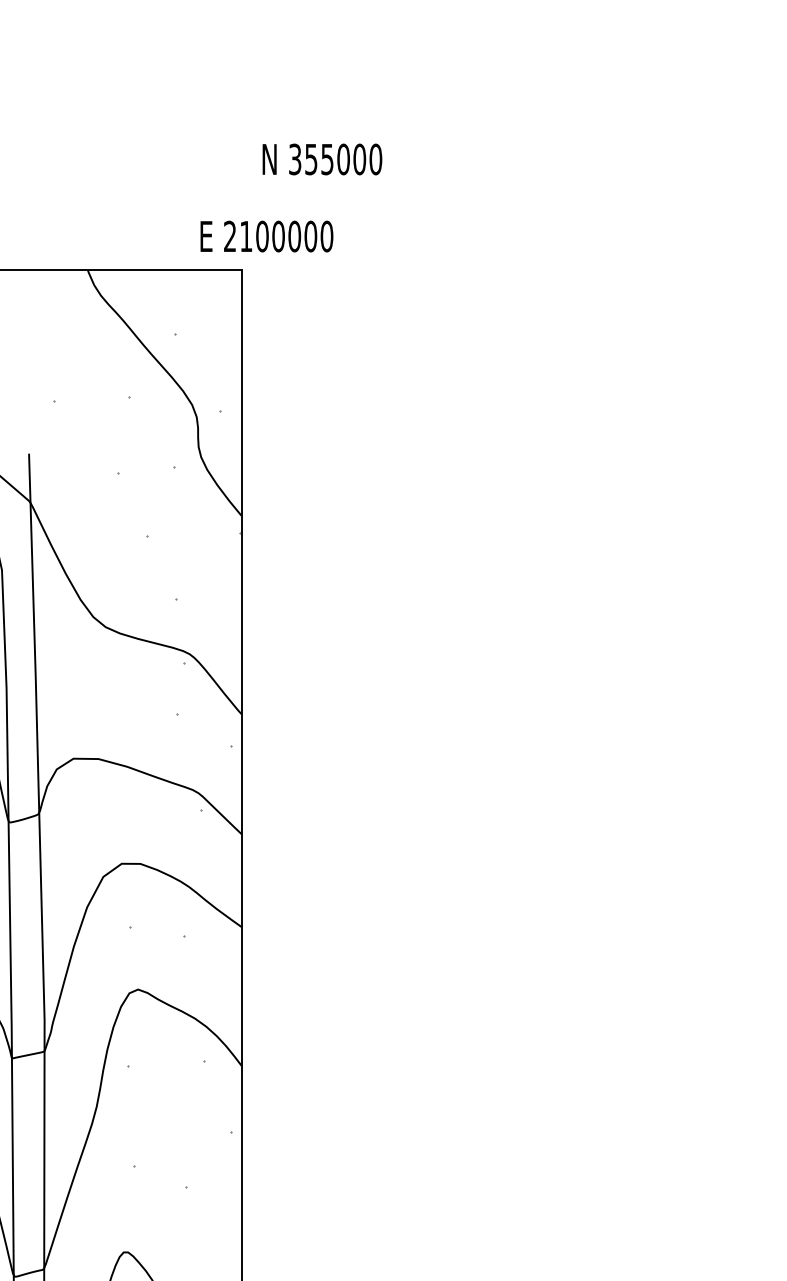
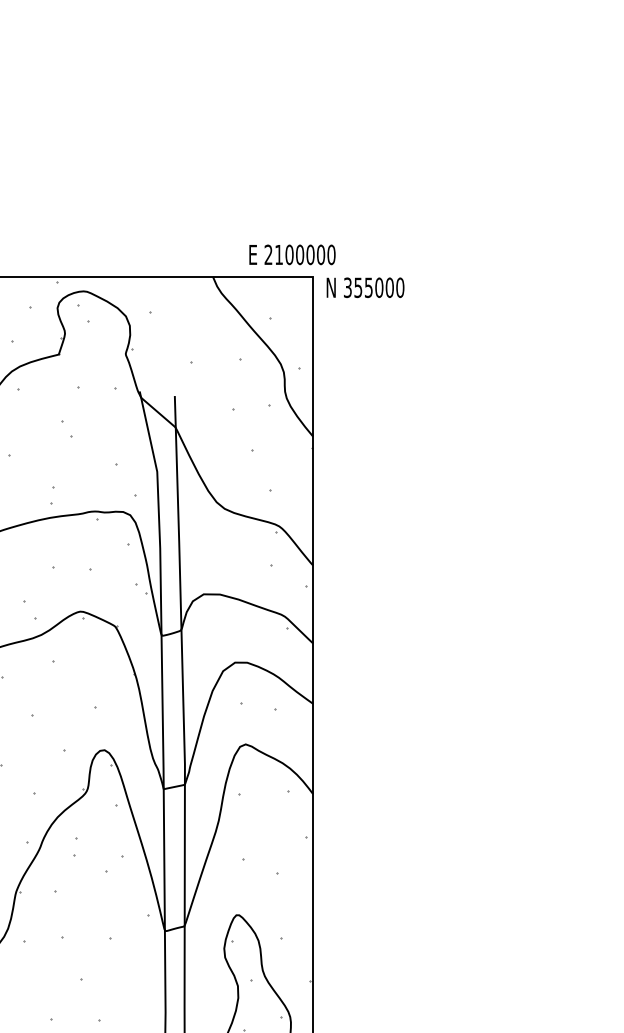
text: (322, 159) -> (365, 287), moved
text: (266, 235) -> (292, 254), moved

